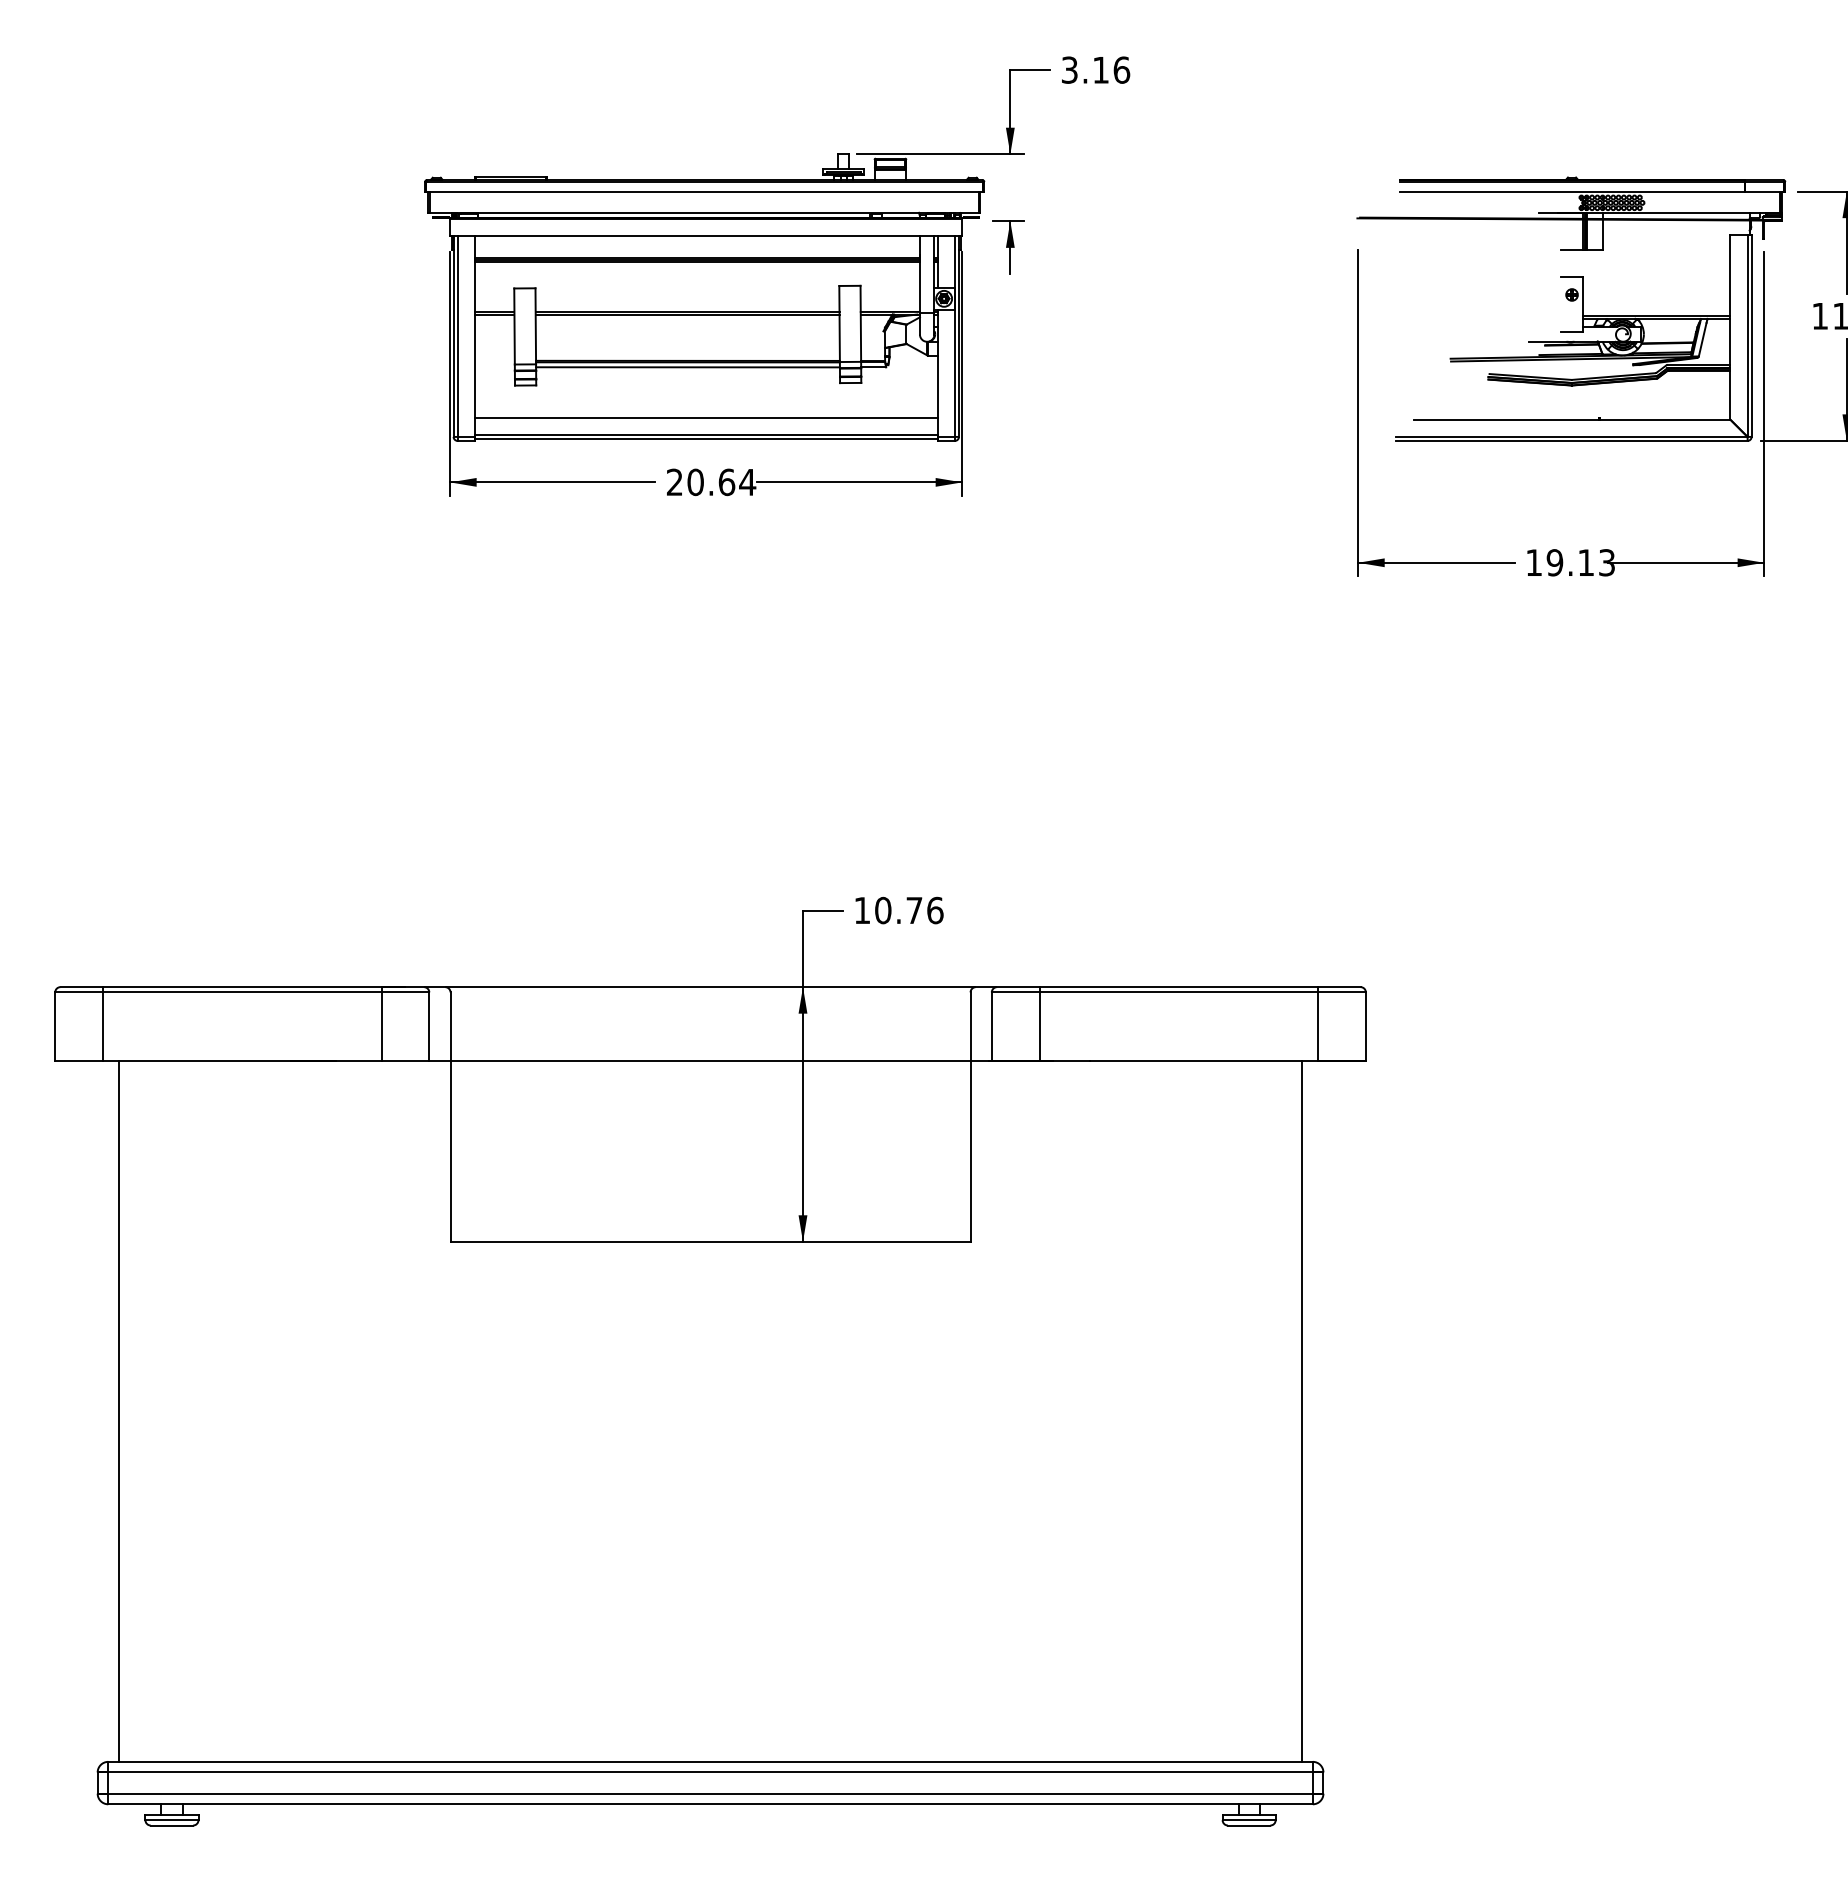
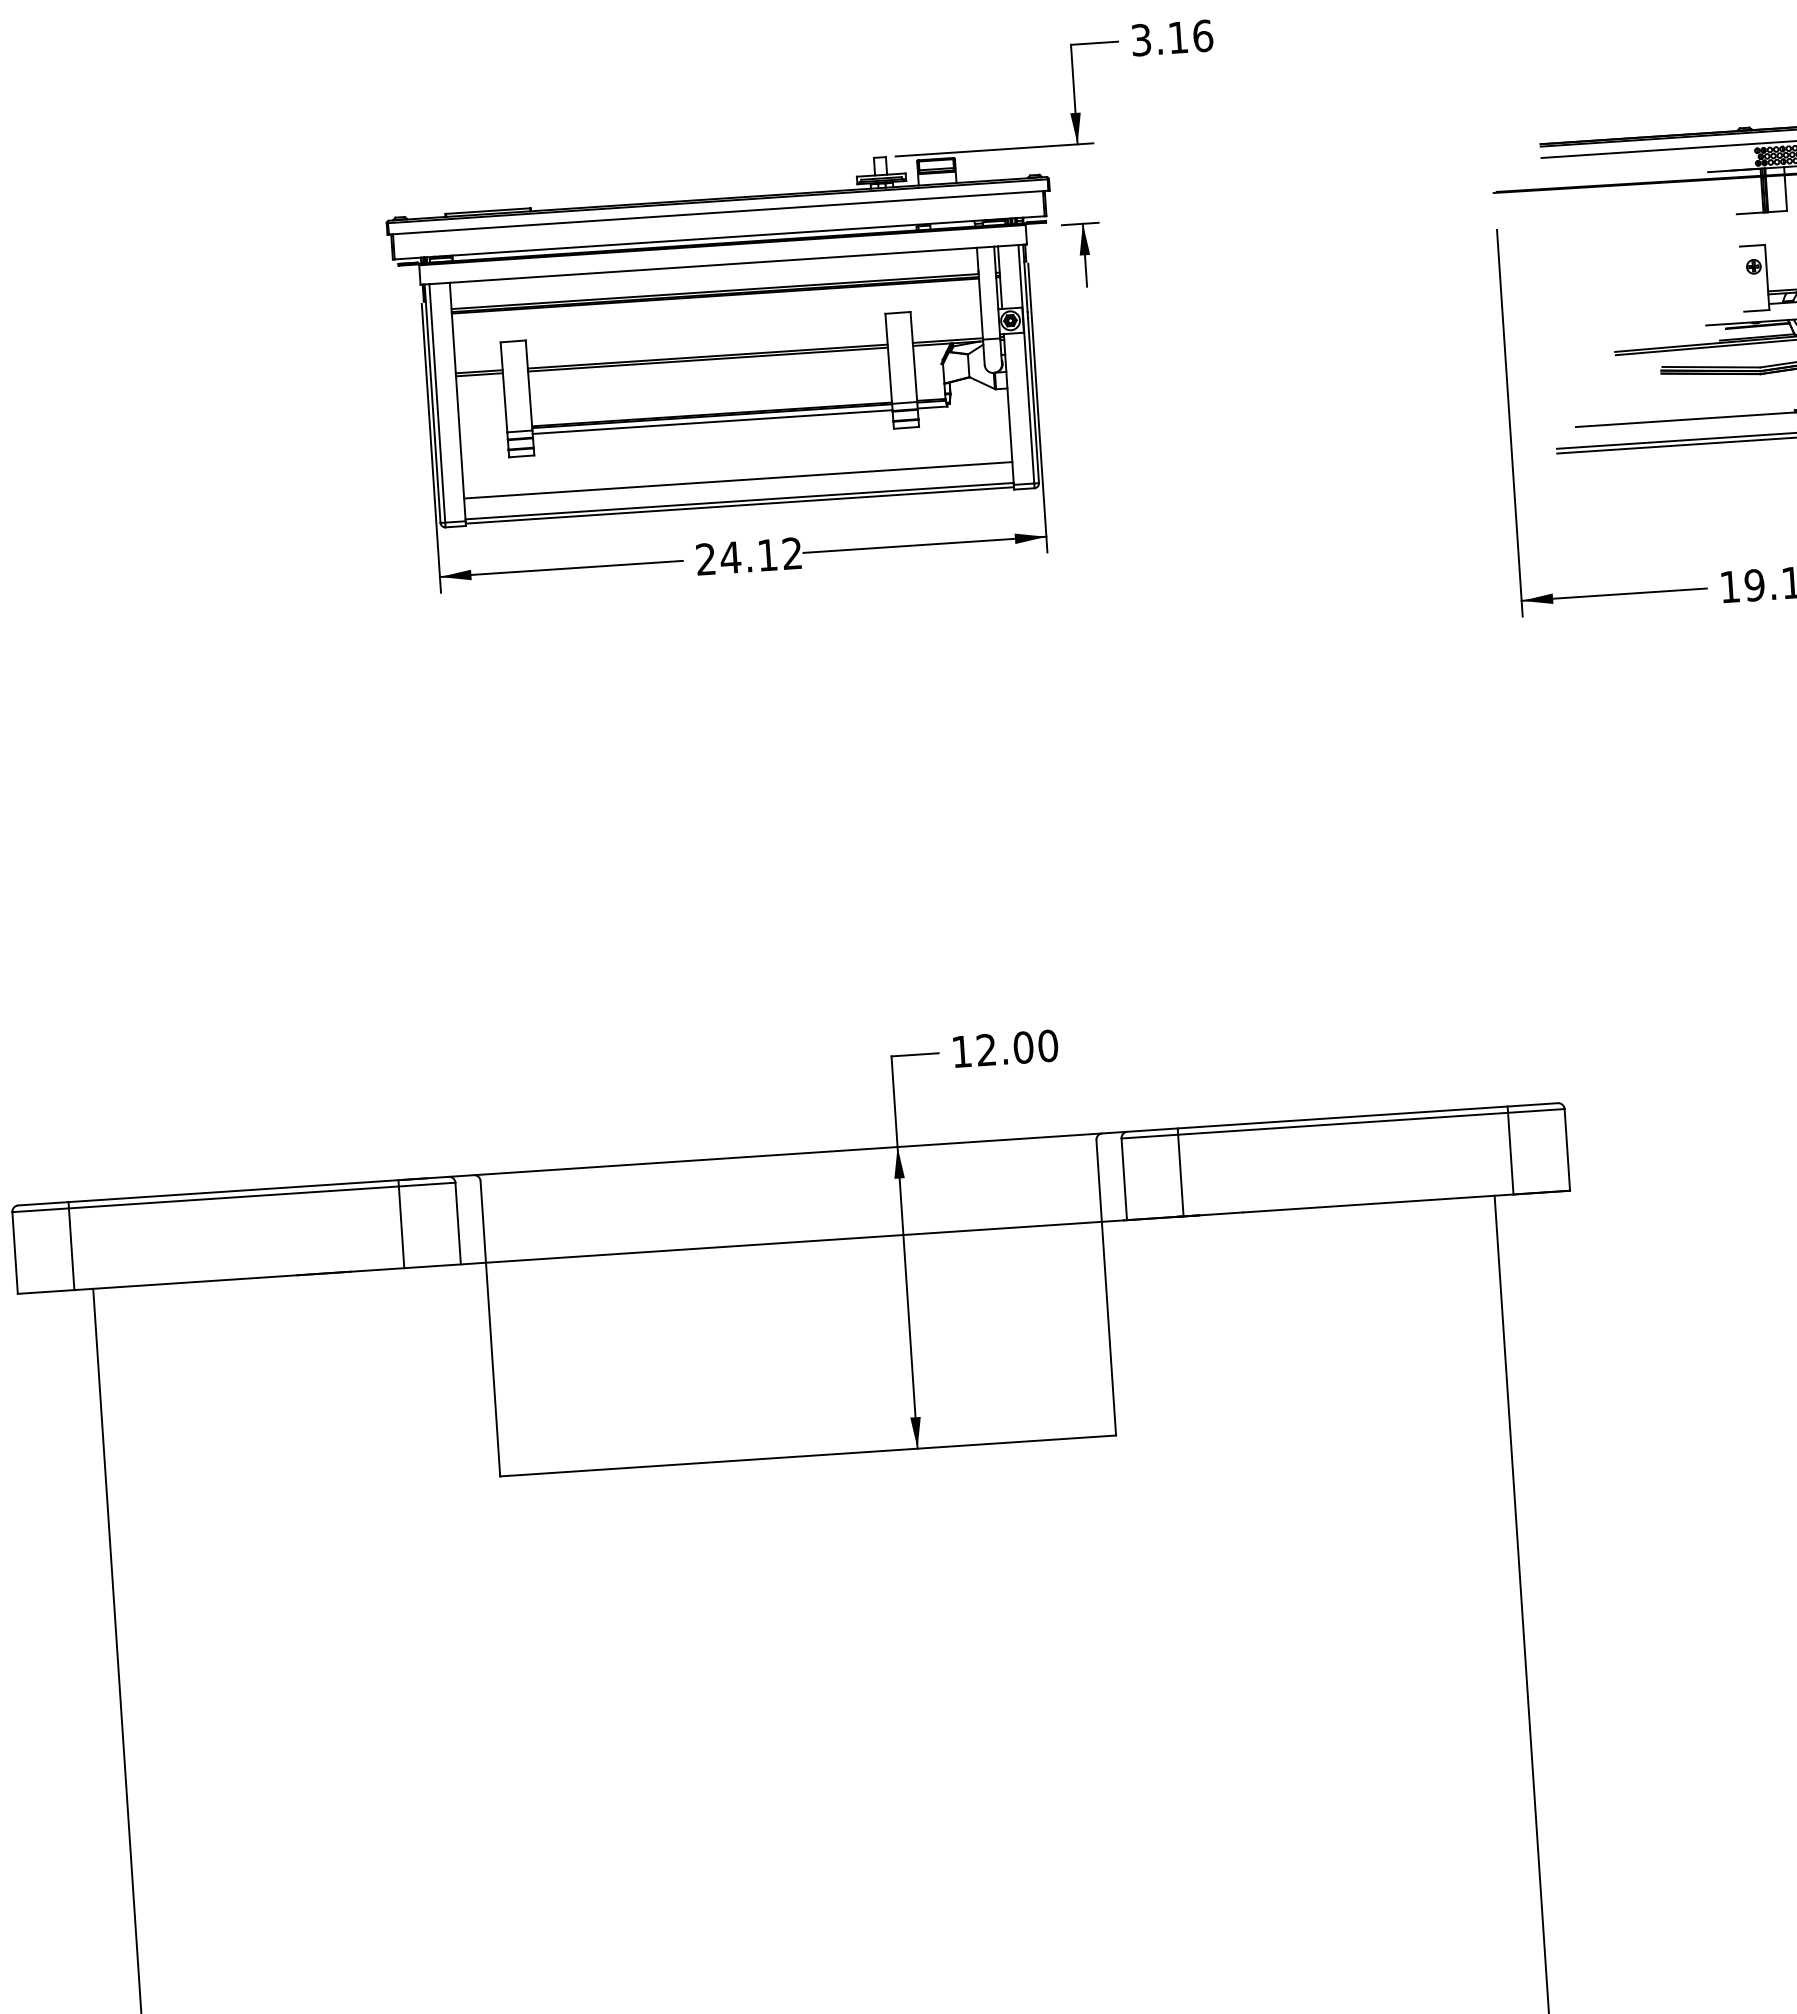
text: (721, 482) -> (761, 555), 20.64 -> 24.12
text: (909, 910) -> (1017, 1047), 10.76 -> 12.00

